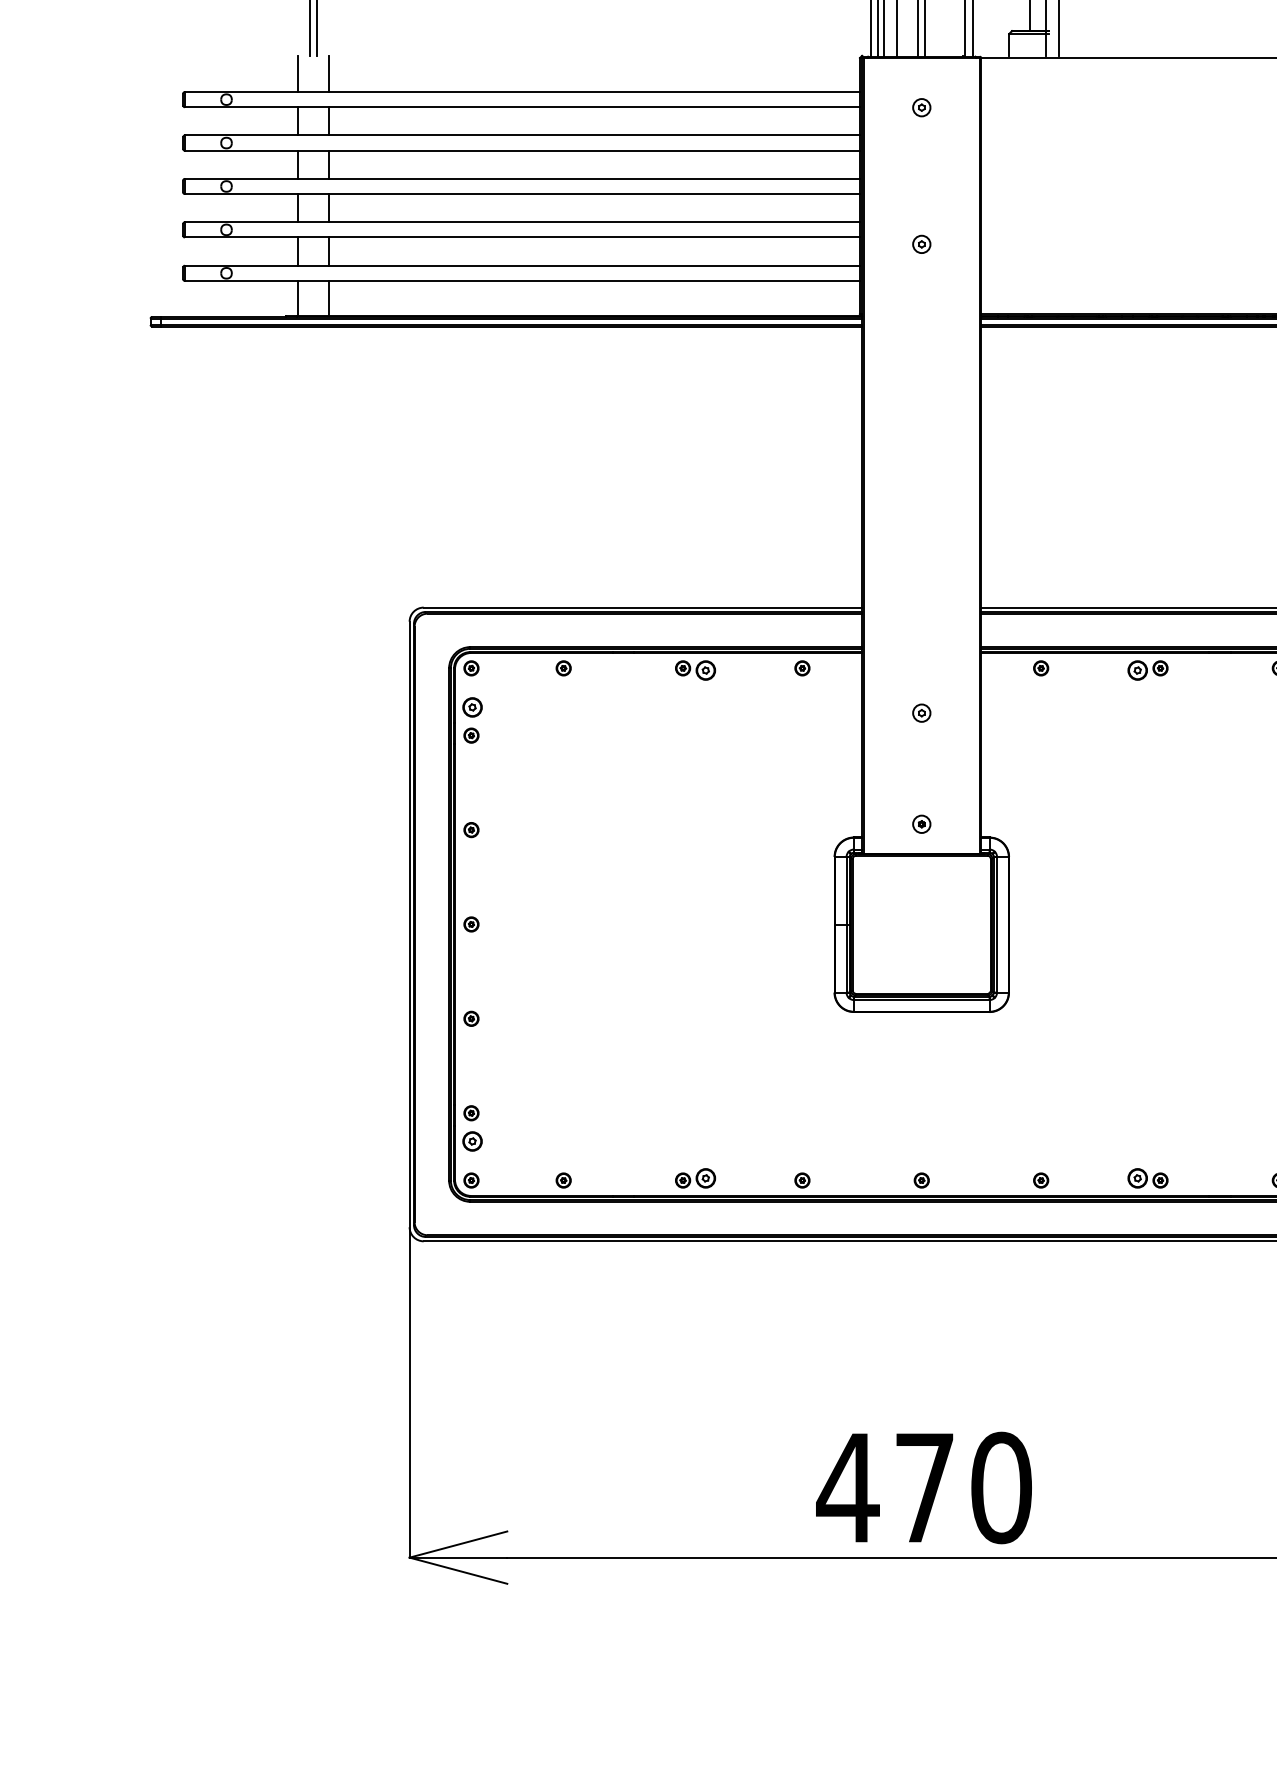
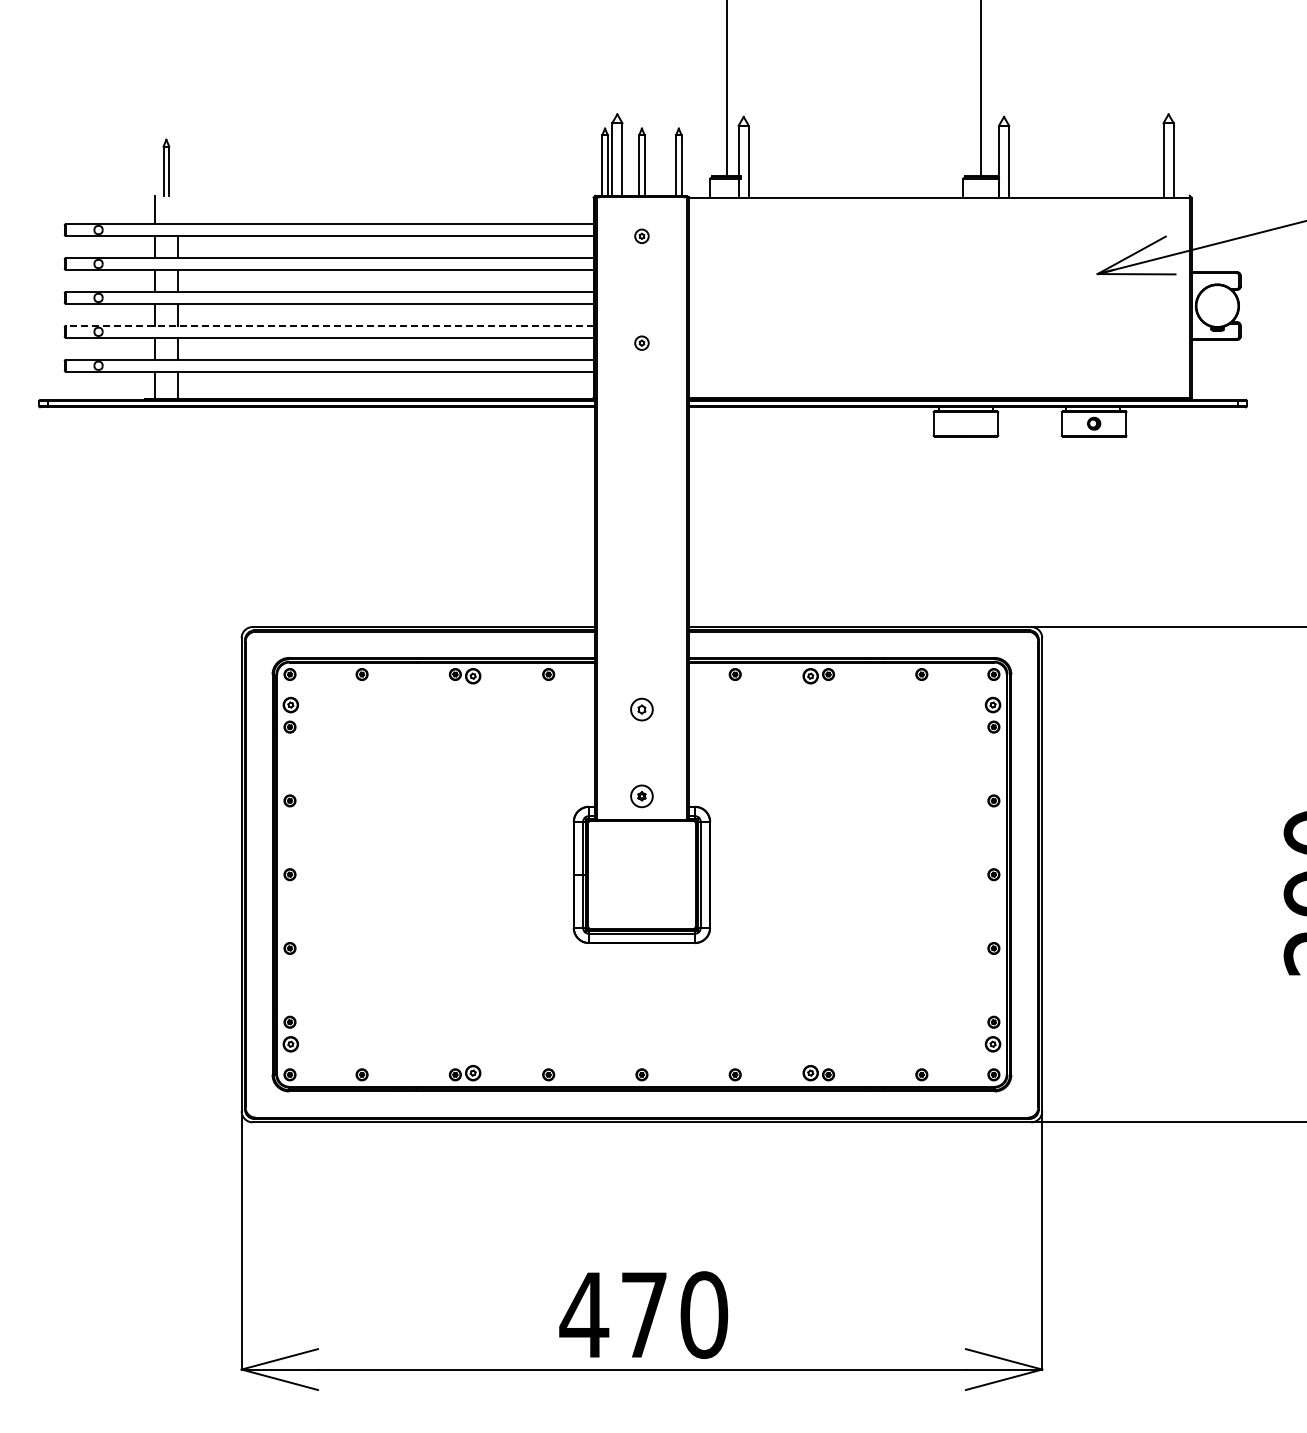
line: (328, 73) -> (178, 209), removed
line: (522, 221) -> (329, 325), solid -> dashed
part: (921, 713) -> (641, 709), size x1.6
part: (921, 824) -> (641, 796), size x1.6

